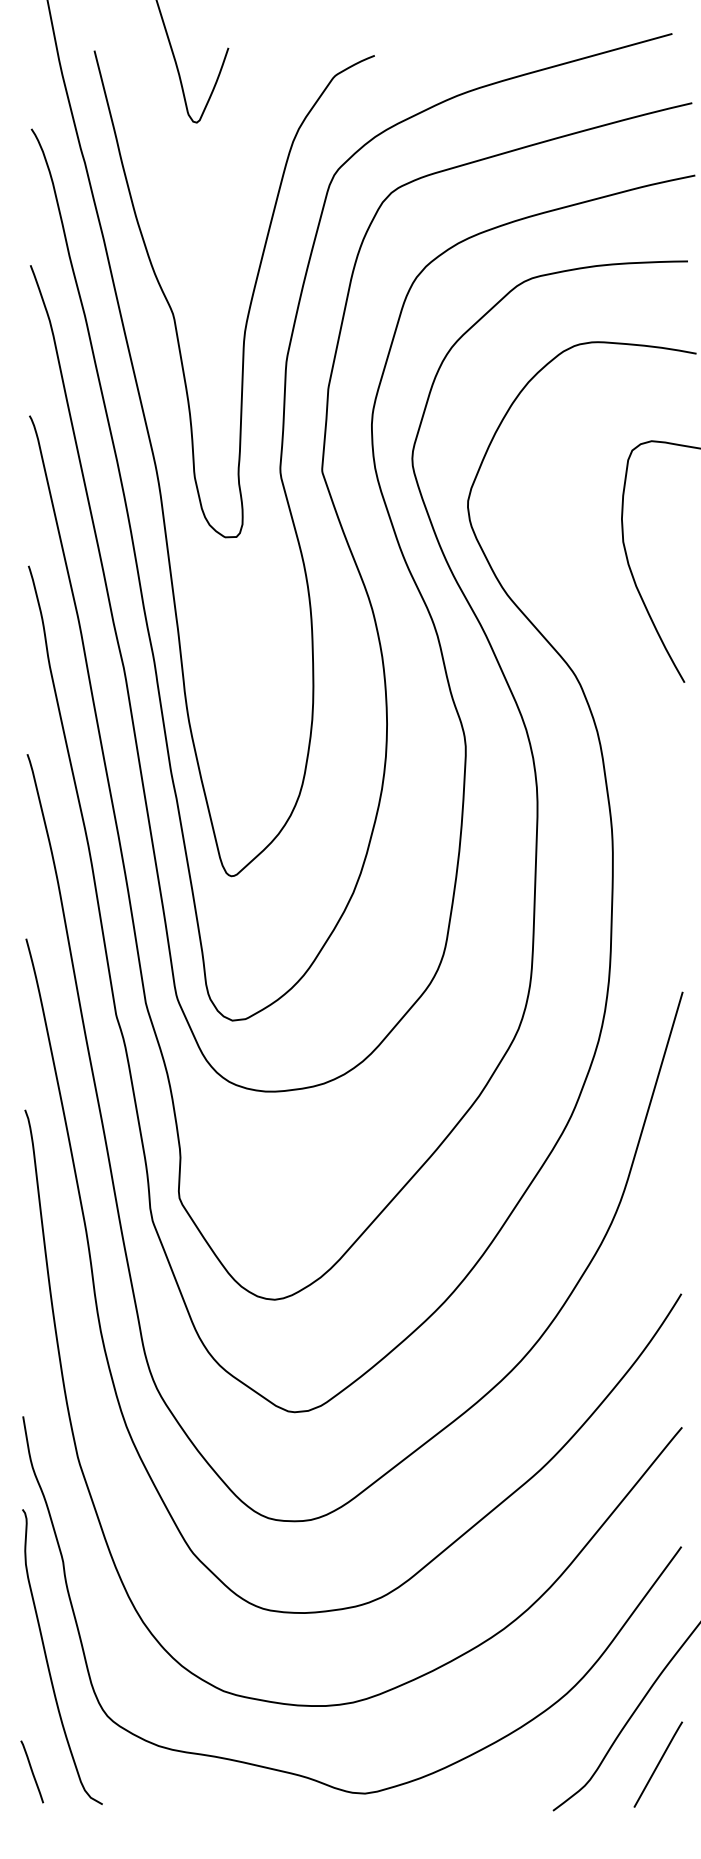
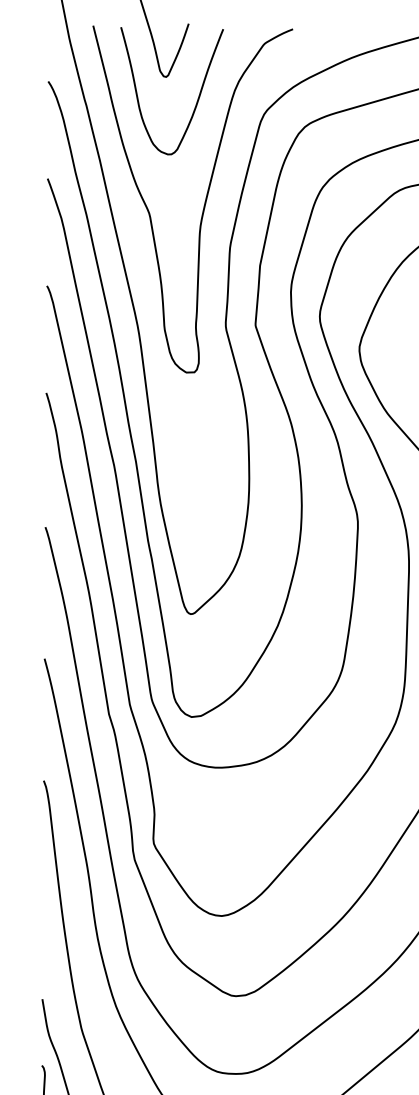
curve: (240, 155) -> (197, 100), added

